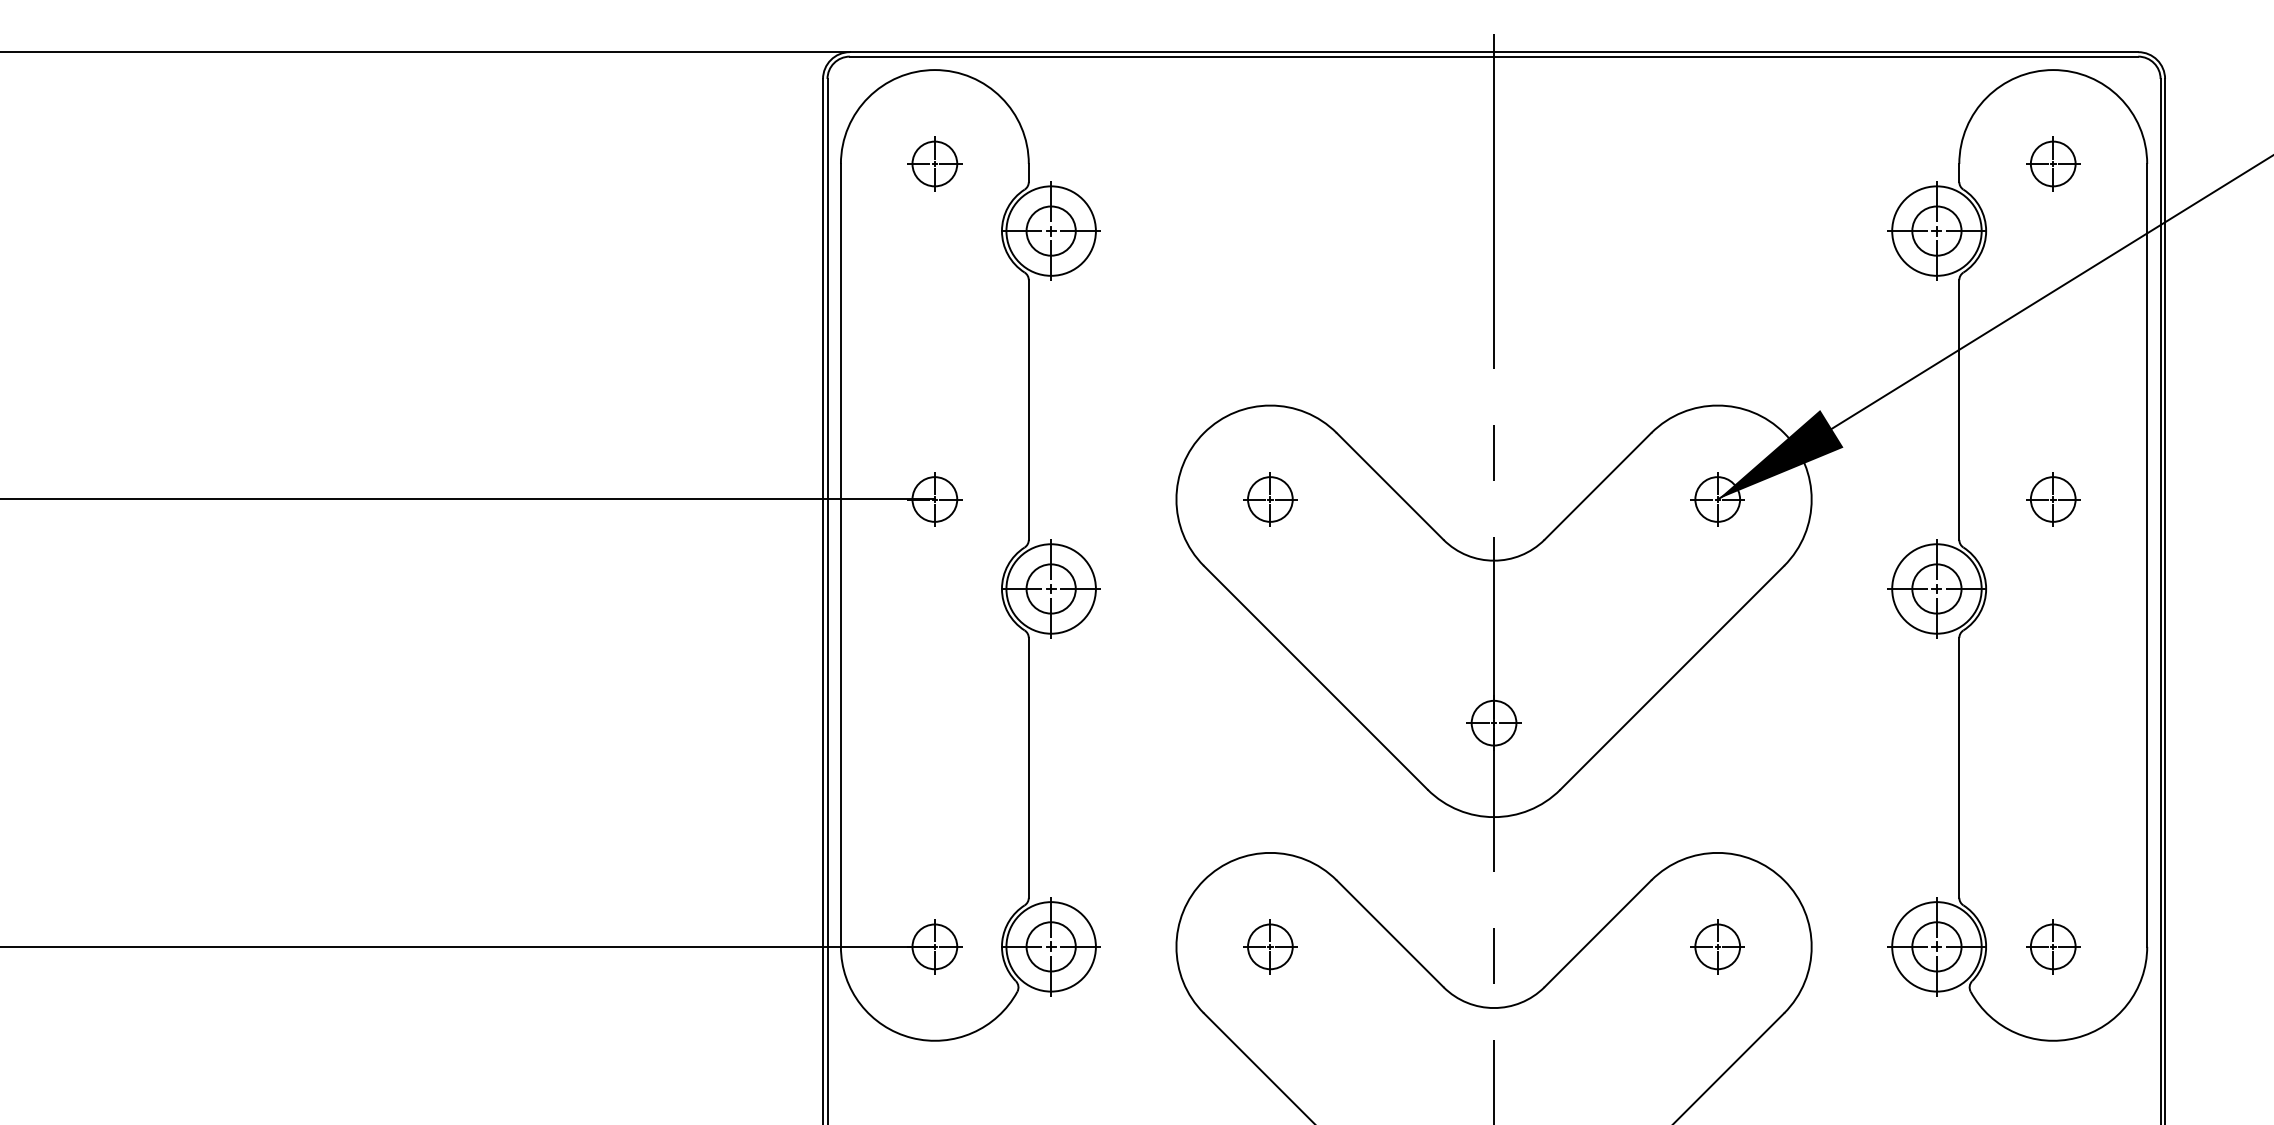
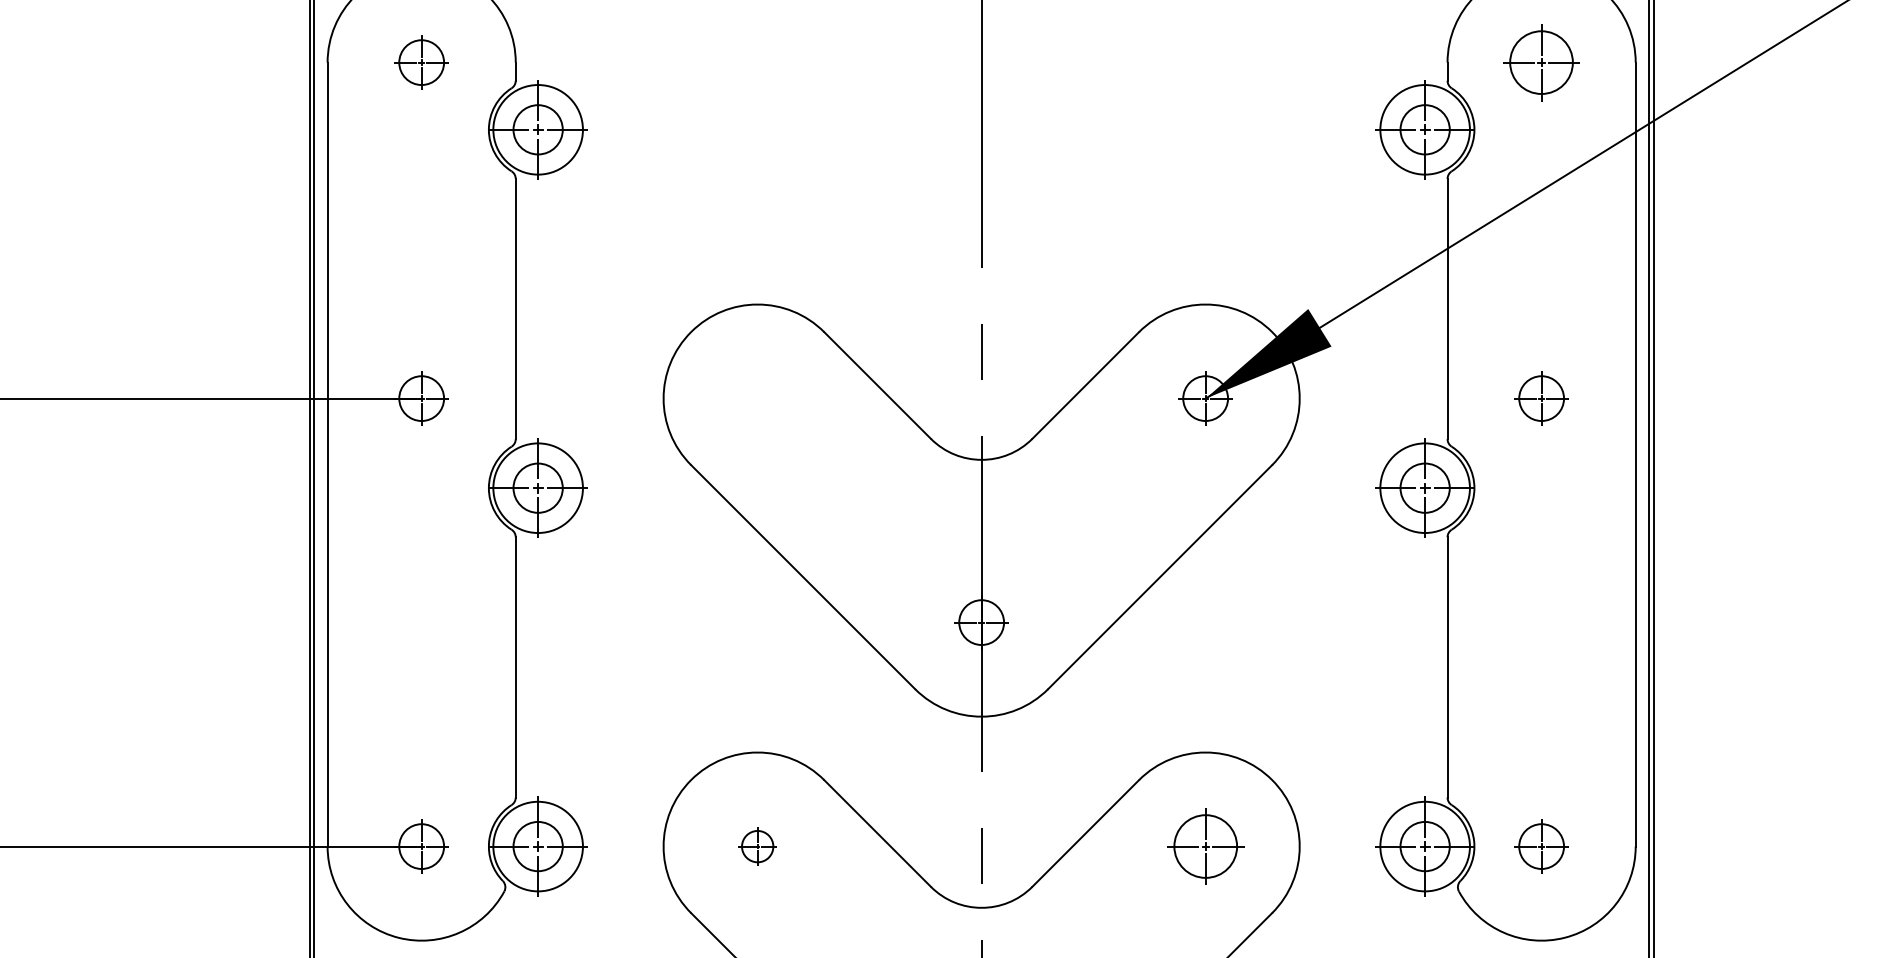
part: (2053, 163) -> (1541, 62), size x1.4
part: (1270, 499) -> (757, 398), removed
part: (1270, 946) -> (757, 846), size x0.7
part: (1717, 946) -> (1205, 846), size x1.4

